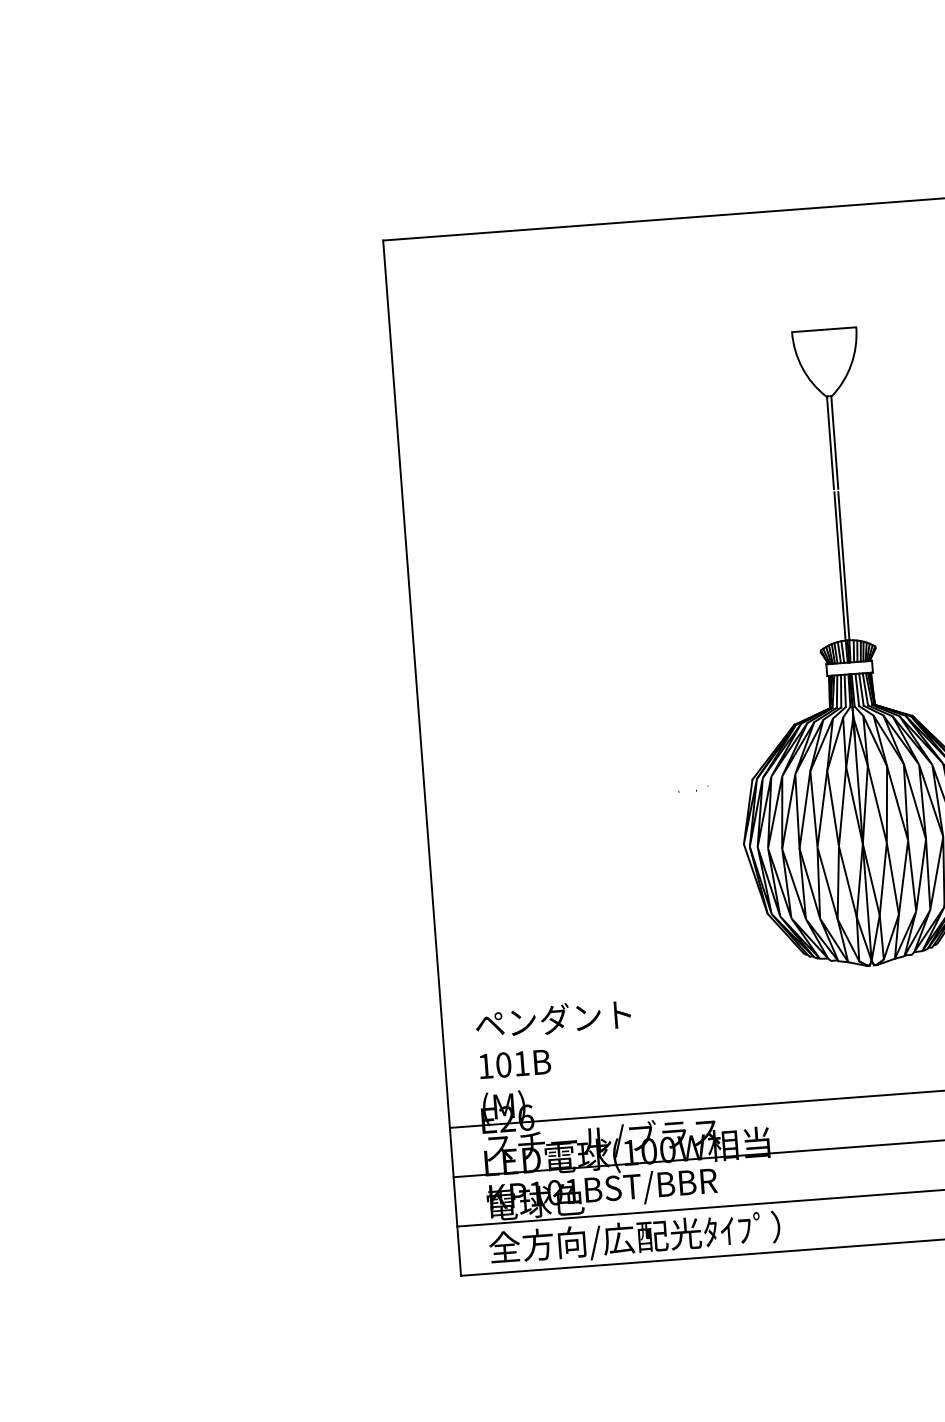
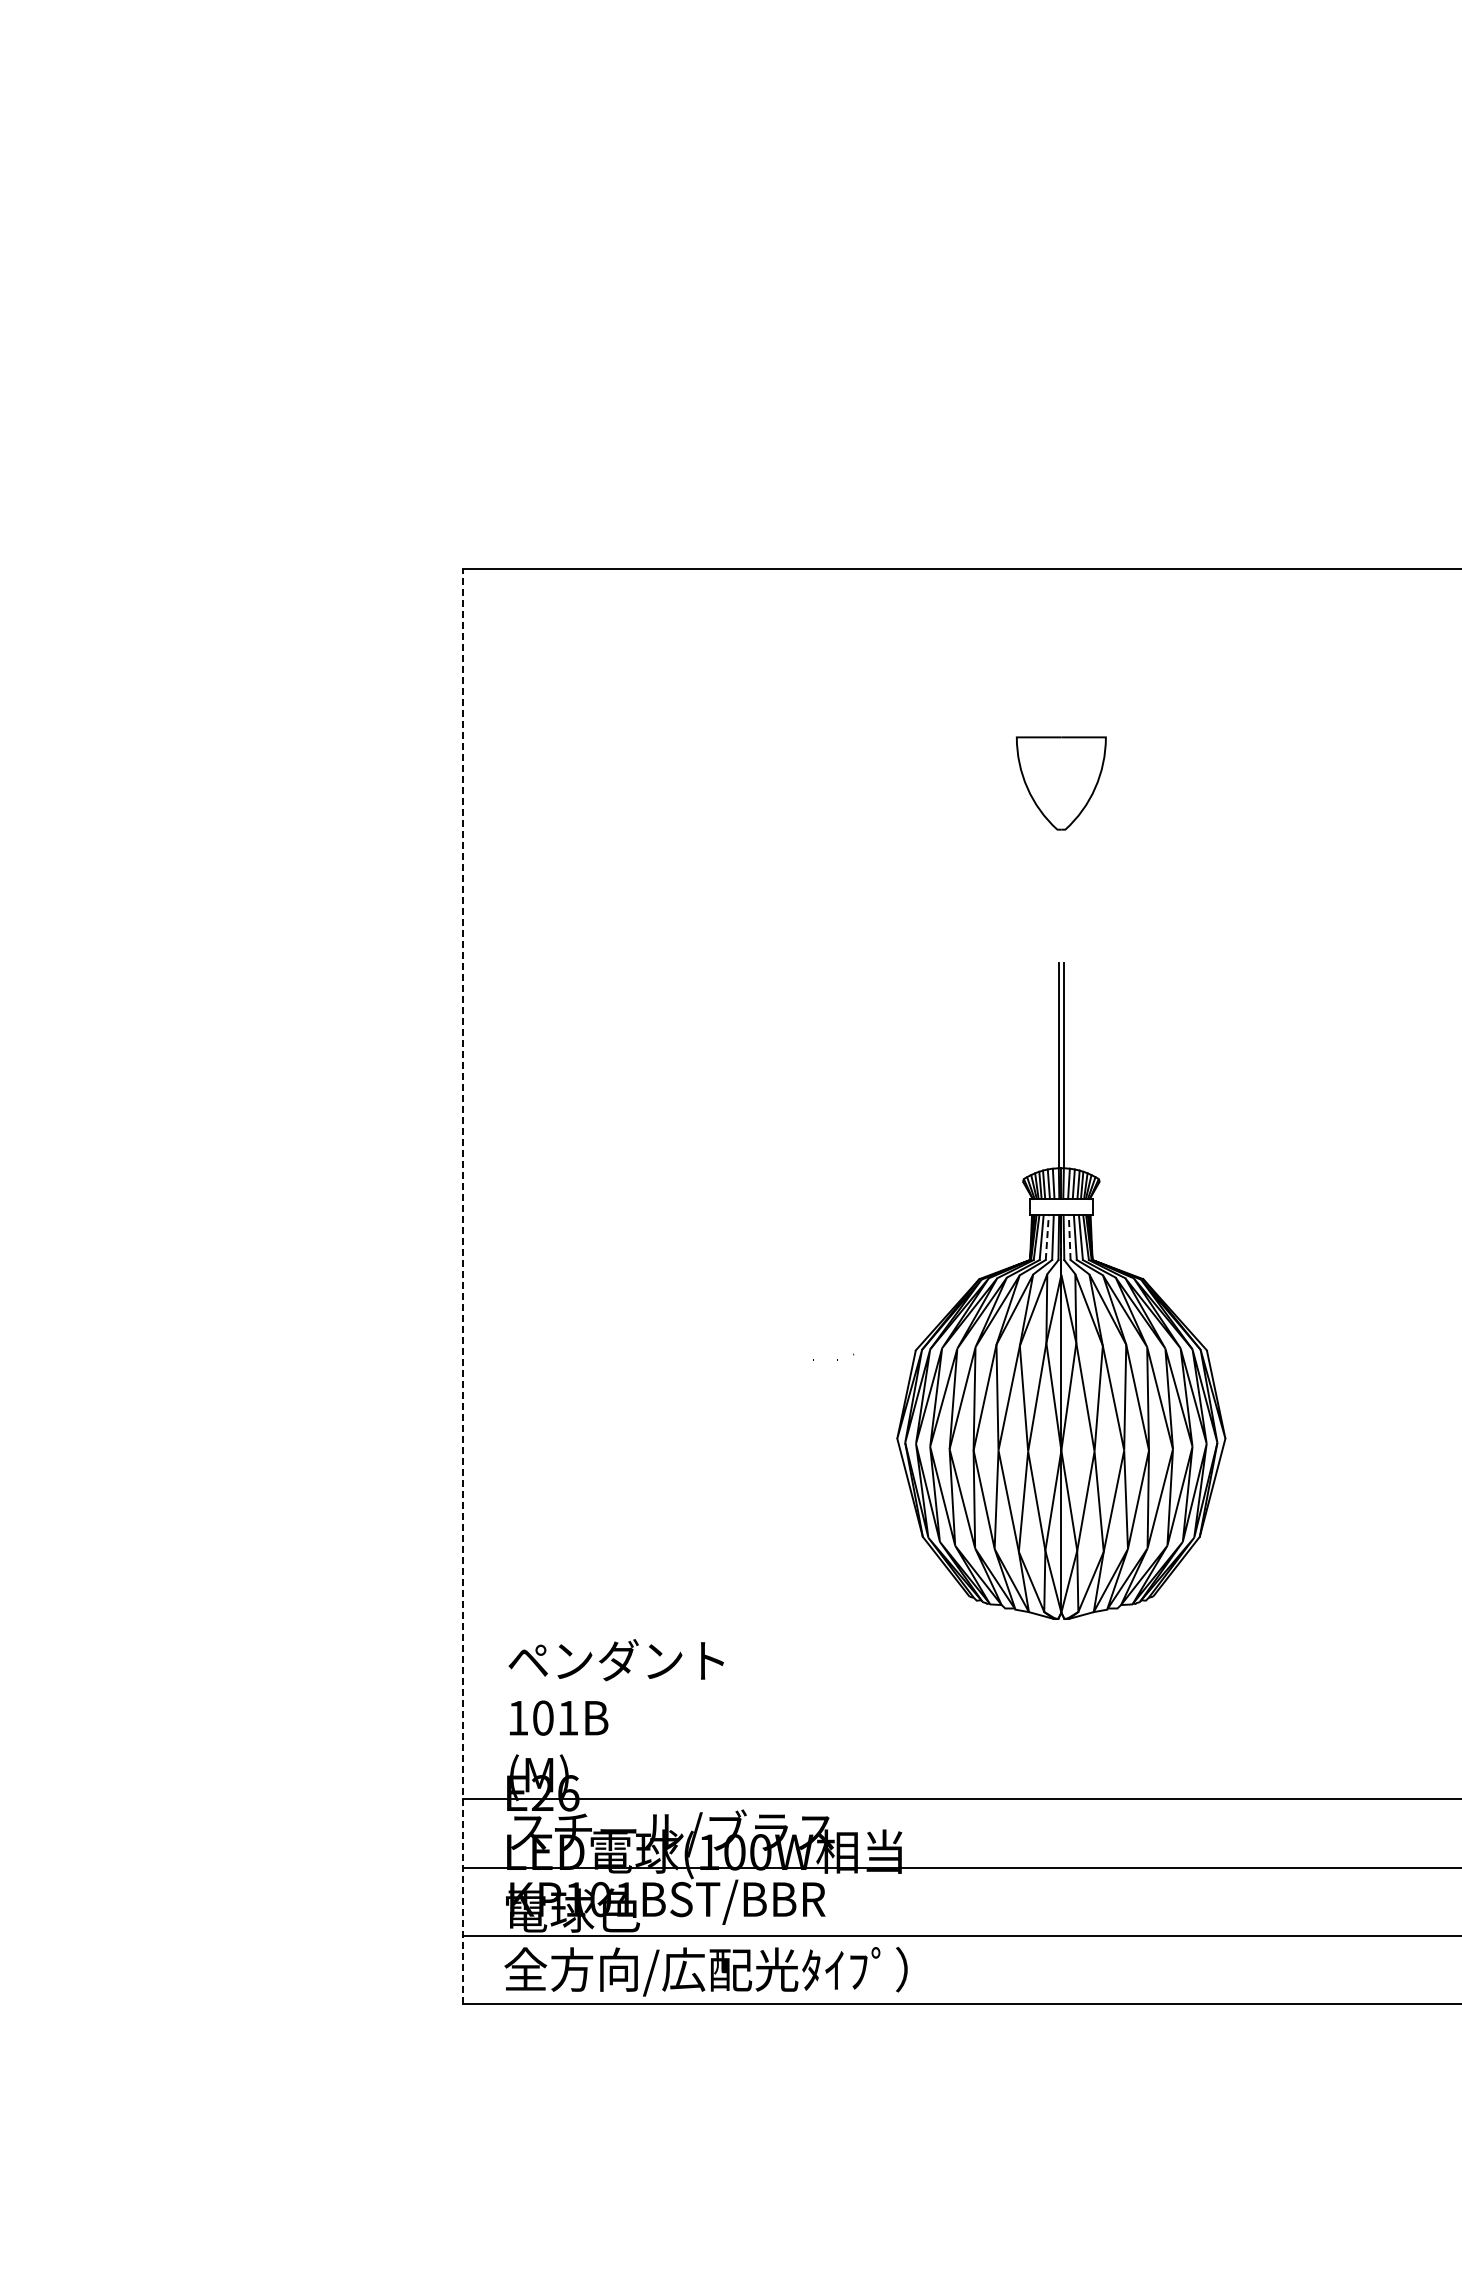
line: (830, 442) -> (1058, 893), removed
line: (834, 442) -> (1064, 893), removed
line: (857, 689) -> (1069, 1237), solid -> dashed
line: (841, 691) -> (1047, 1237), solid -> dashed
line: (422, 758) -> (462, 1286), solid -> dashed

